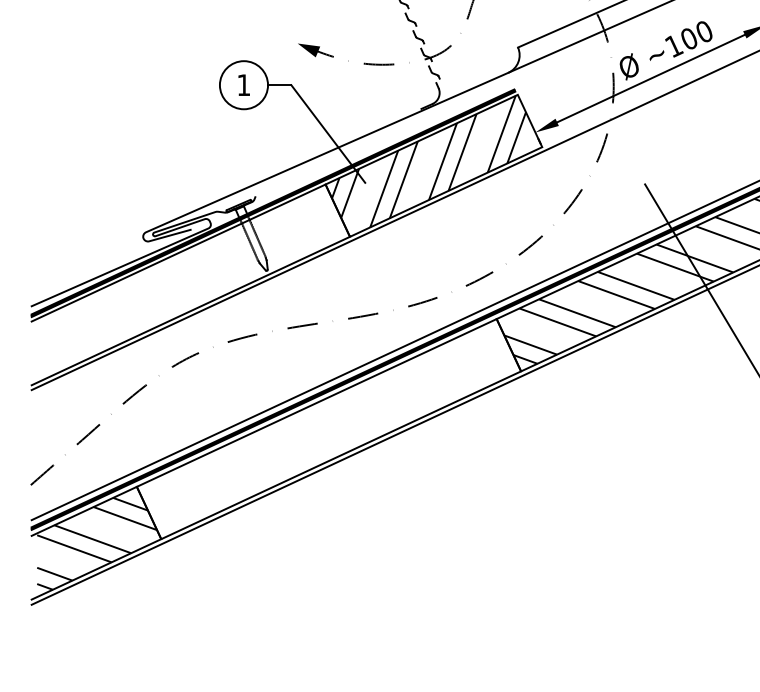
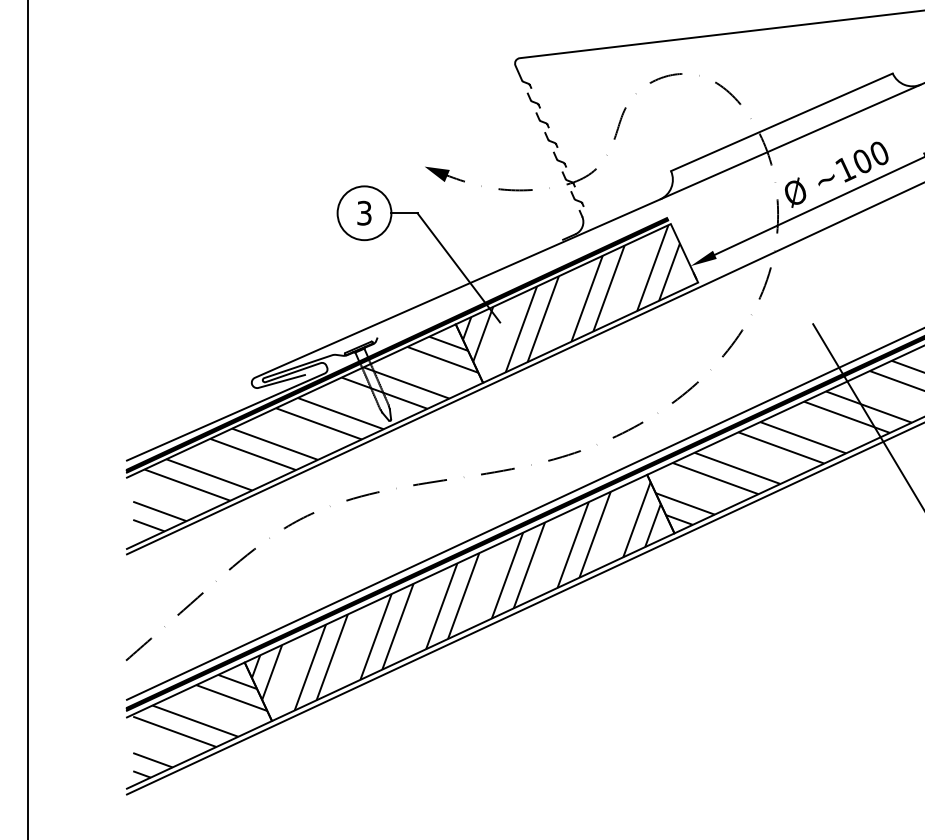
text: (243, 84) -> (364, 212), 1 -> 3
hatch: (191, 282) -> (305, 433), added
hatch: (325, 427) -> (455, 596), added

